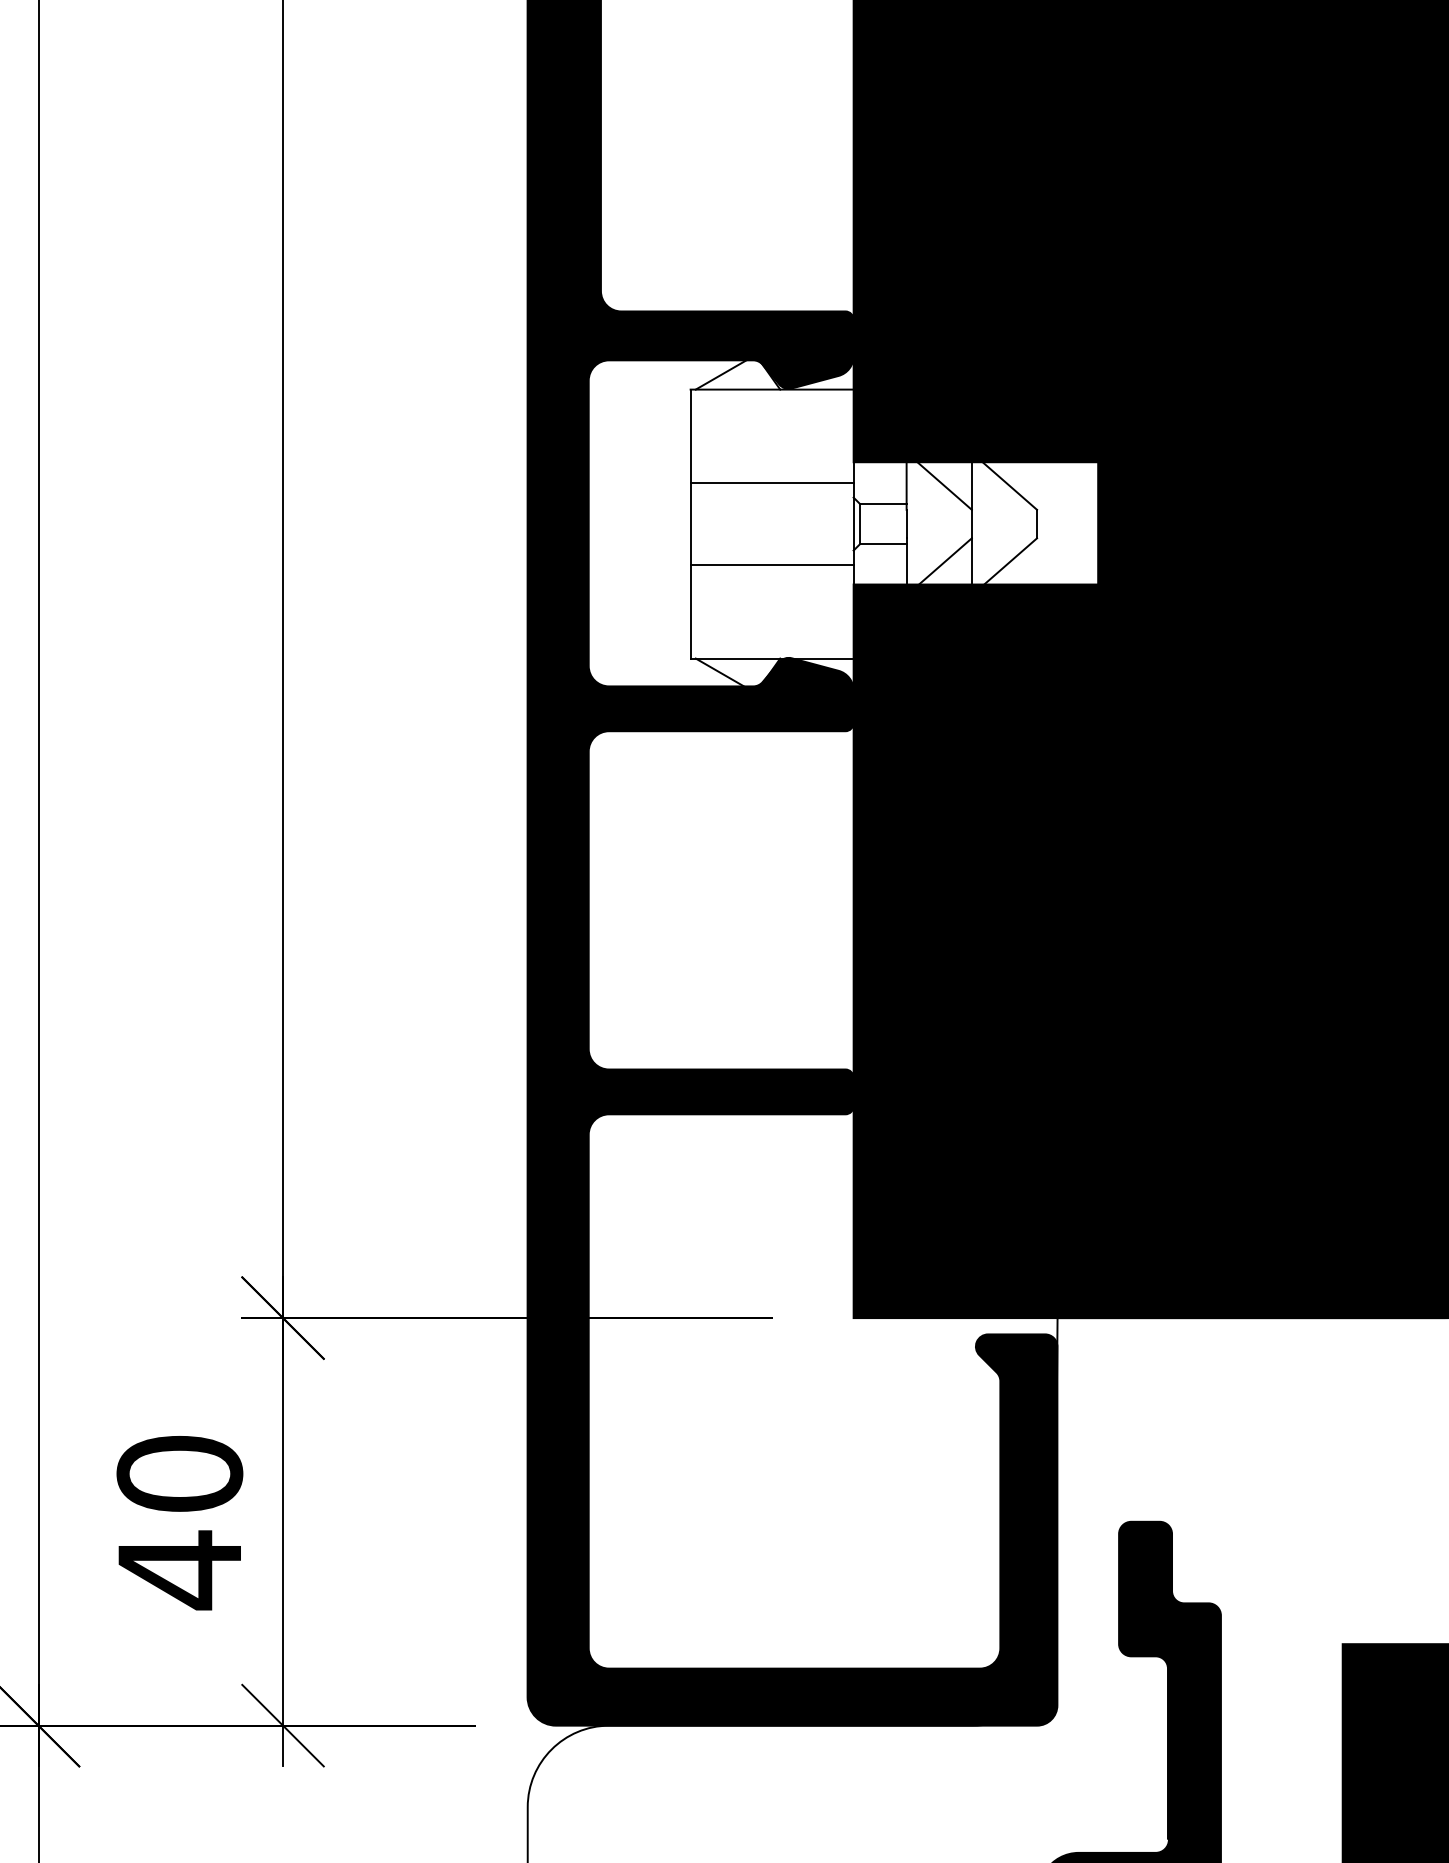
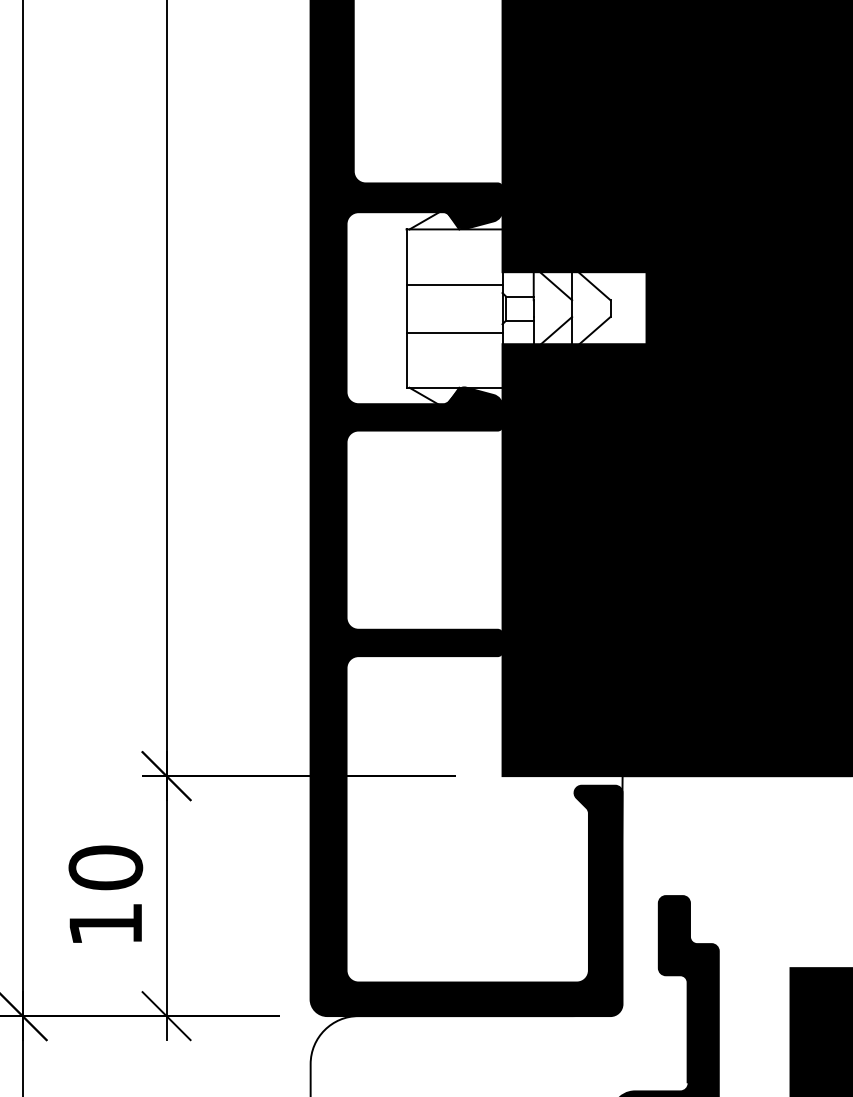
text: (179, 1570) -> (105, 924), 40 -> 10

